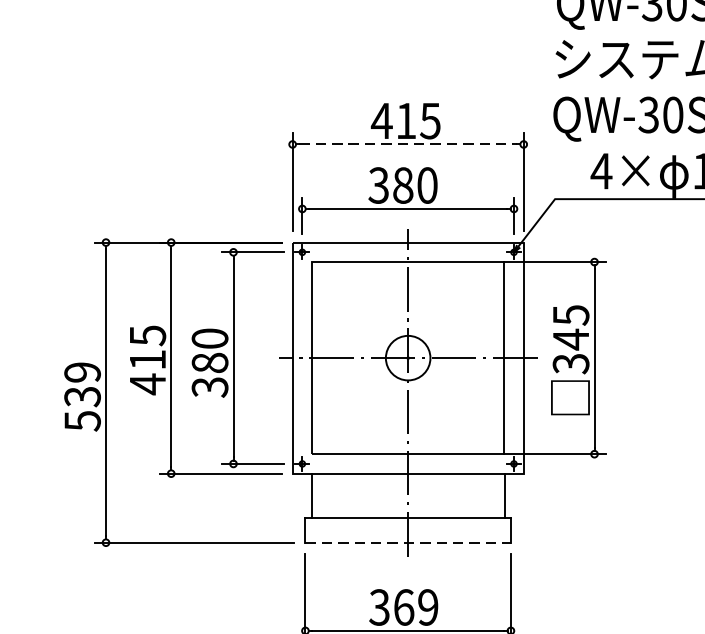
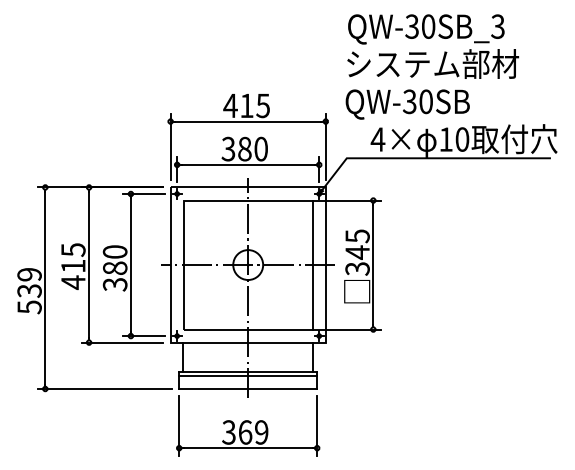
line: (408, 144) -> (248, 121), dashed -> solid
line: (408, 522) -> (248, 375), added
line: (408, 543) -> (248, 389), dashed -> solid

